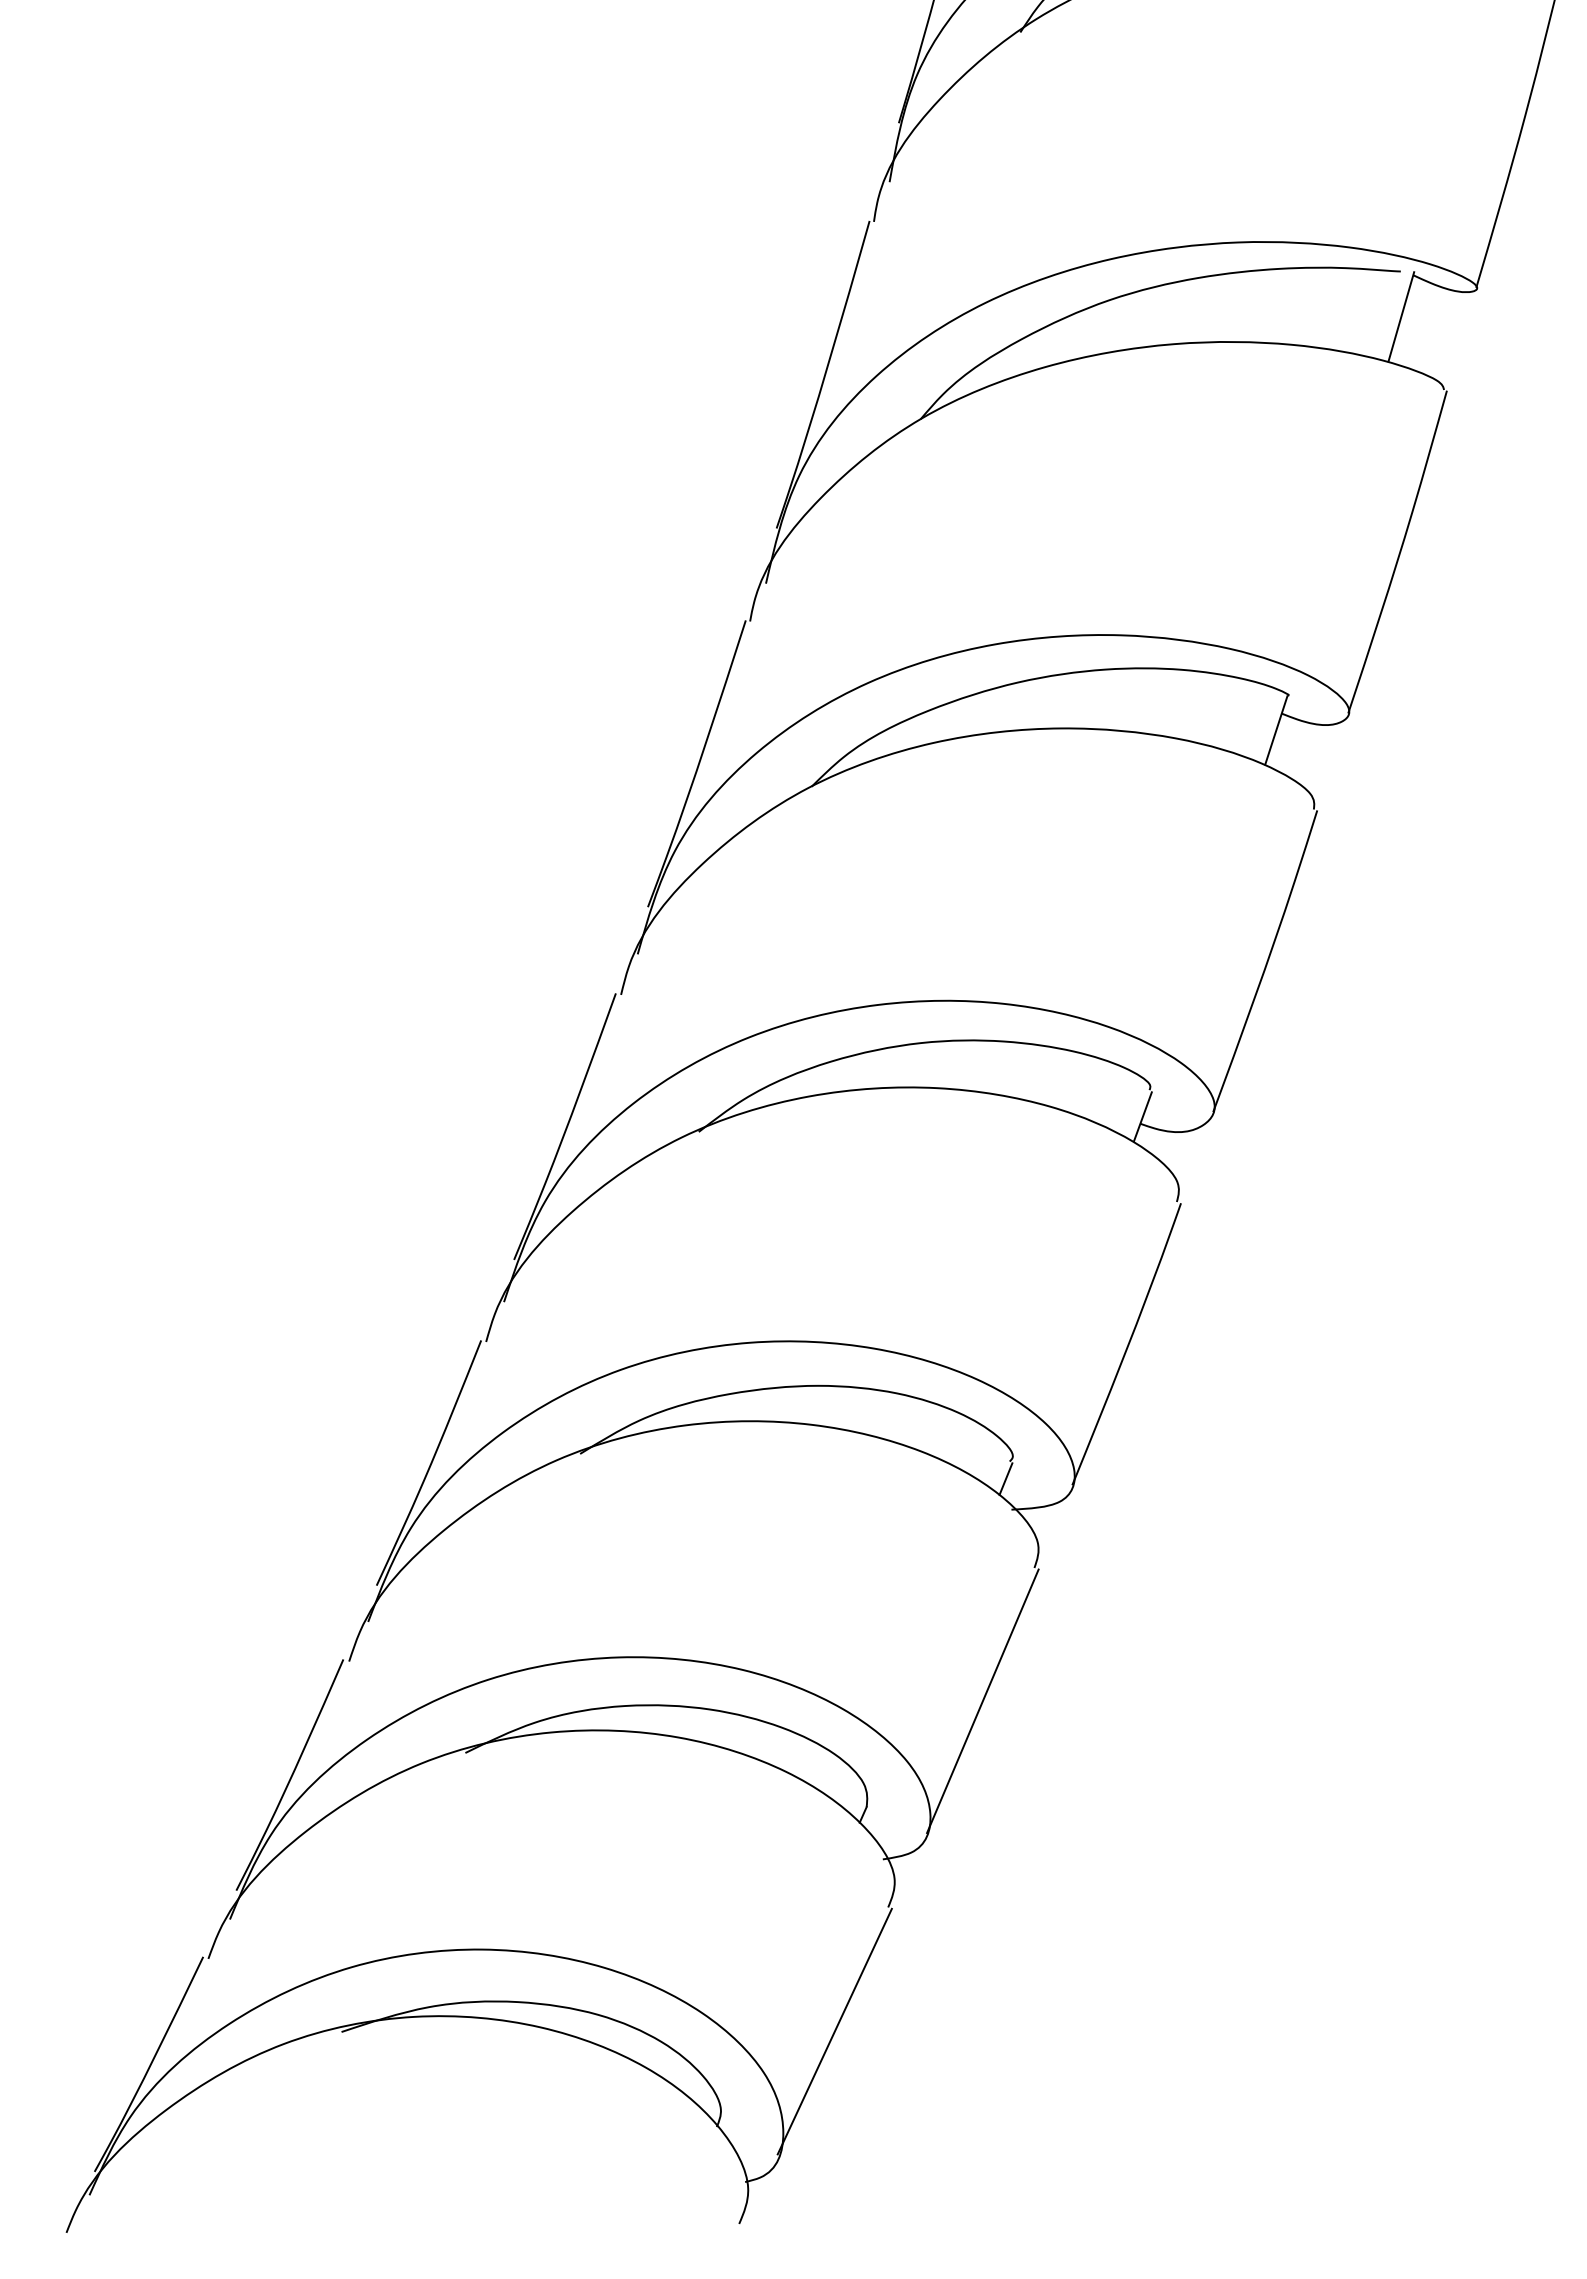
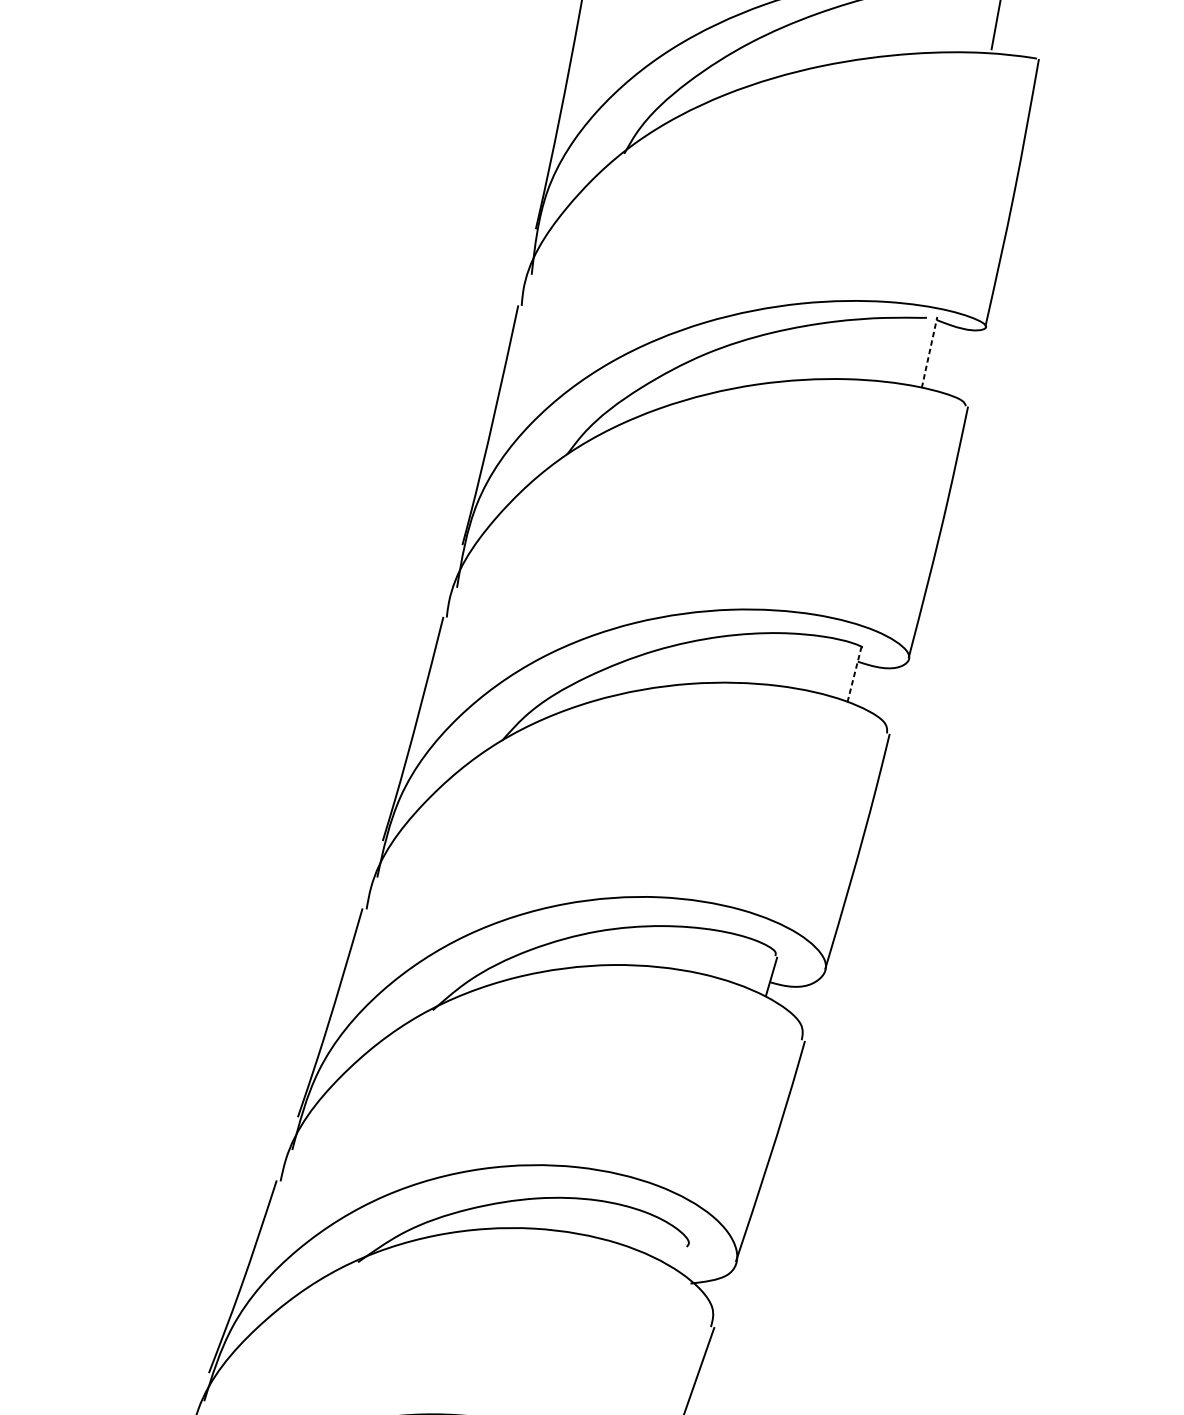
line: (1401, 316) -> (929, 352), solid -> dashed
line: (1276, 731) -> (854, 675), solid -> dashed
line: (1005, 1478) -> (684, 1260), removed

